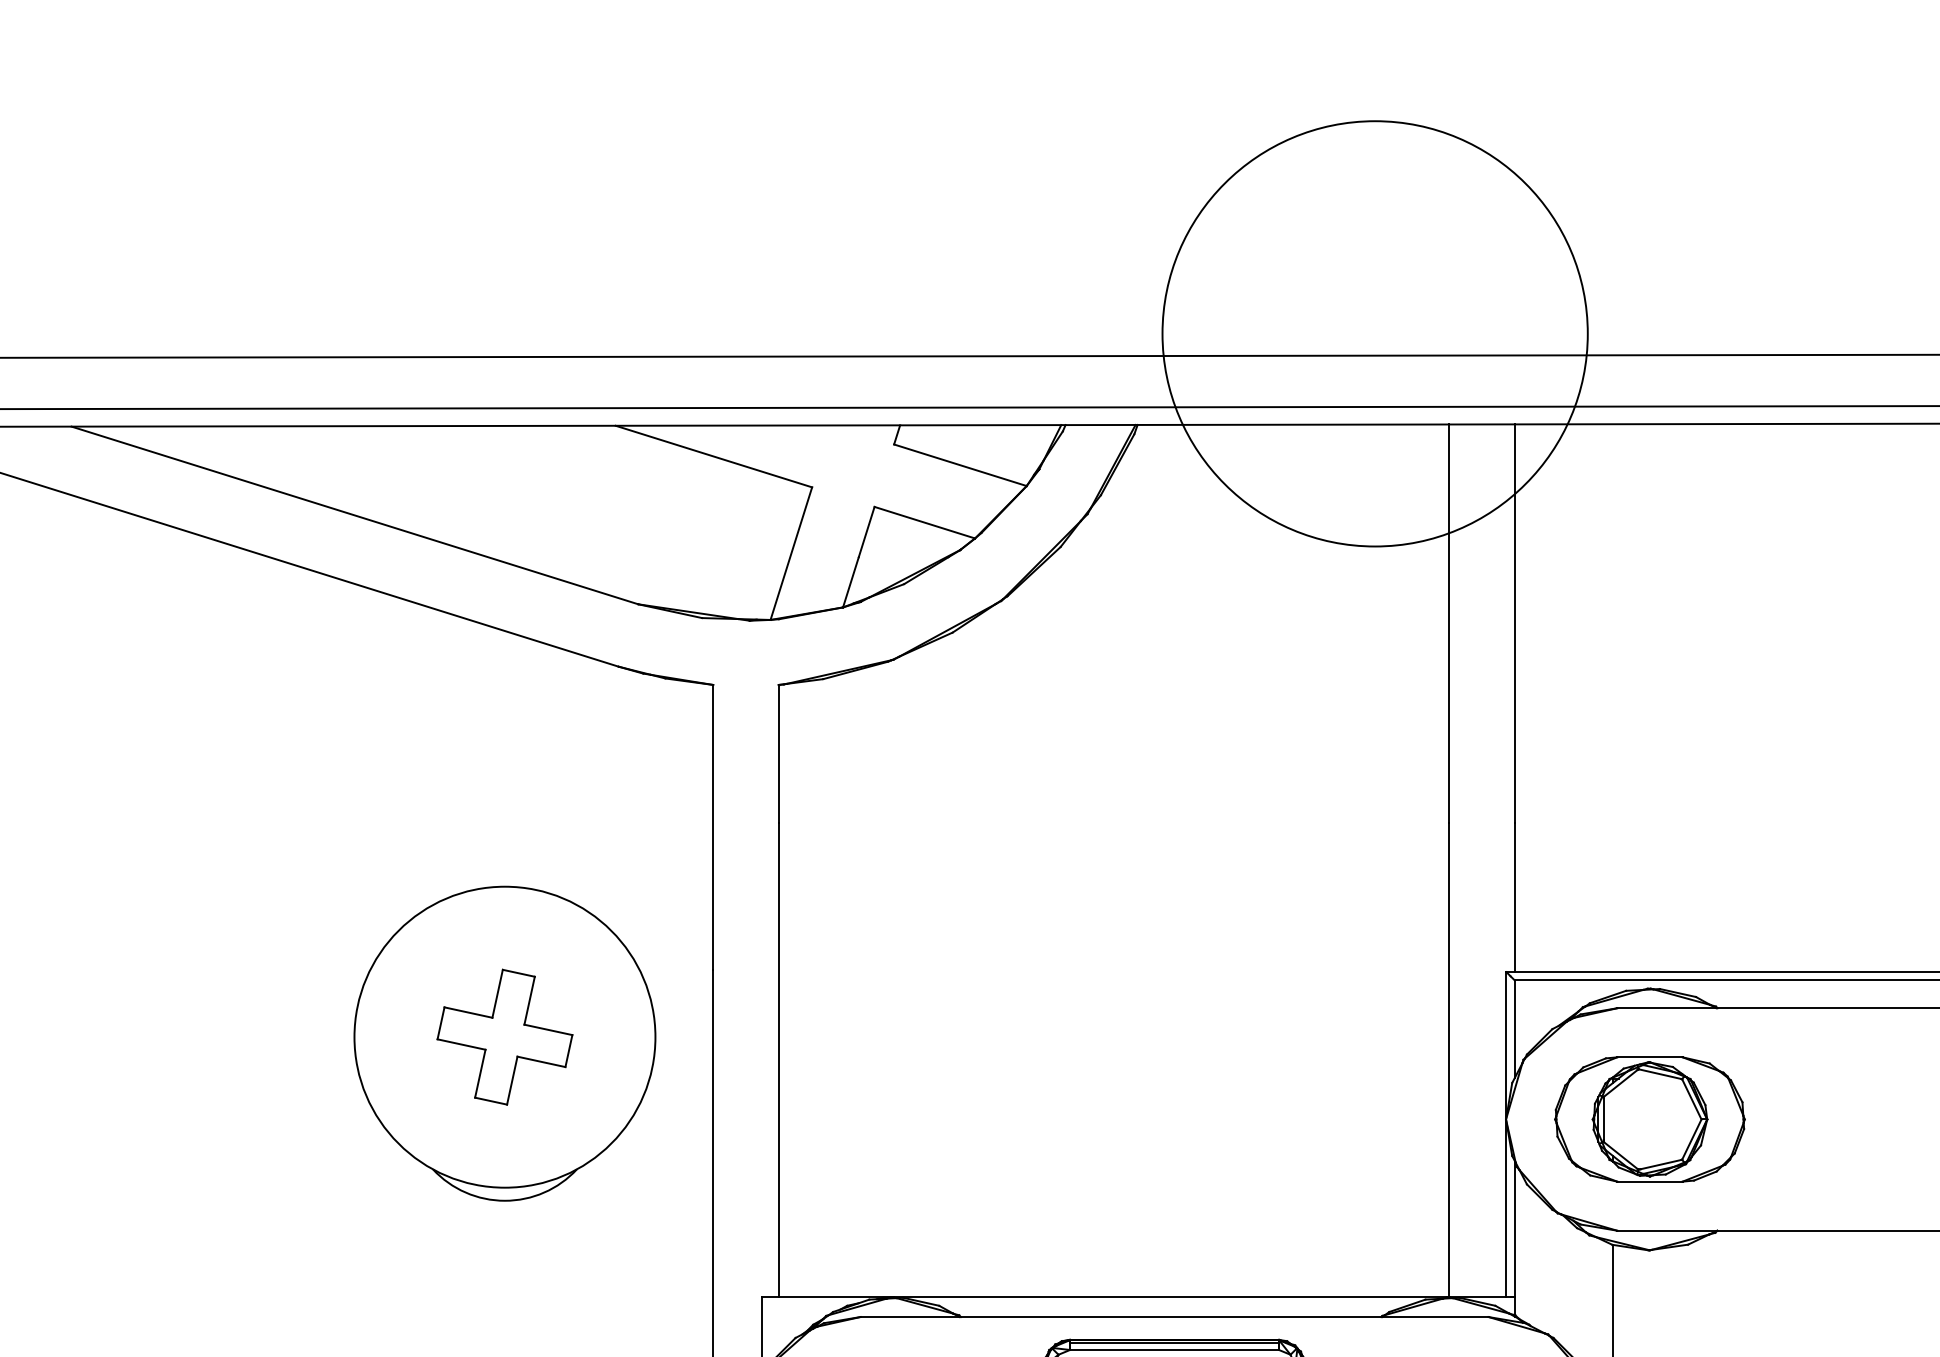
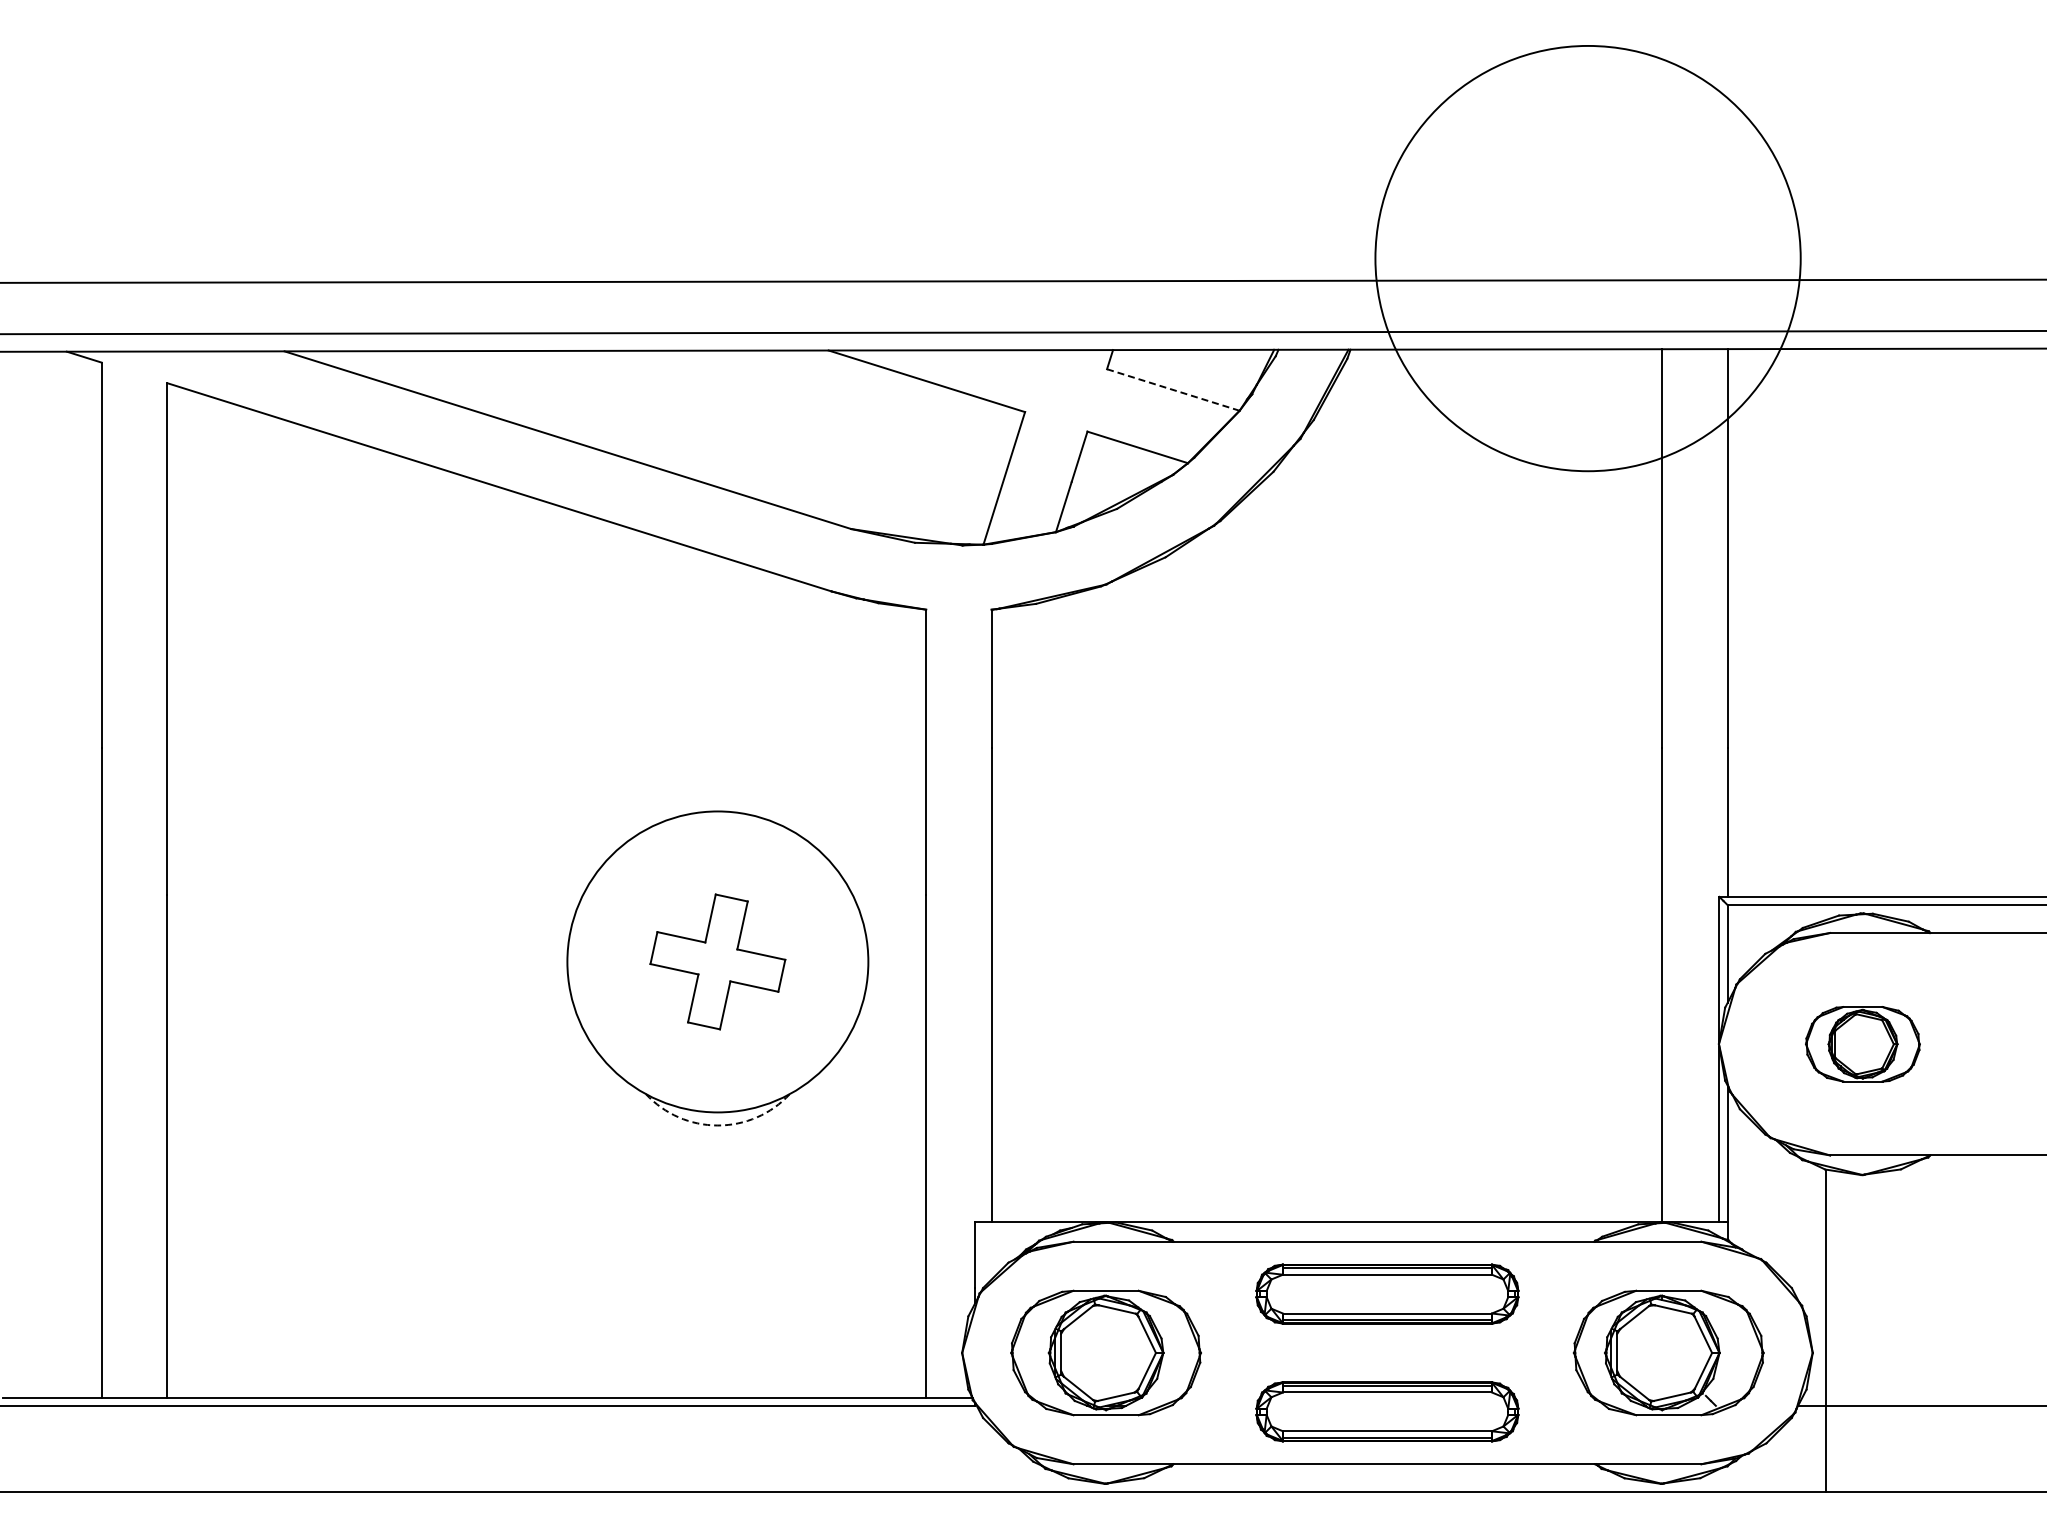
line: (960, 465) -> (1173, 390), solid -> dashed
part: (1649, 1119) -> (1862, 1044), size x0.6
arc: (504, 1200) -> (717, 1125), solid -> dashed

